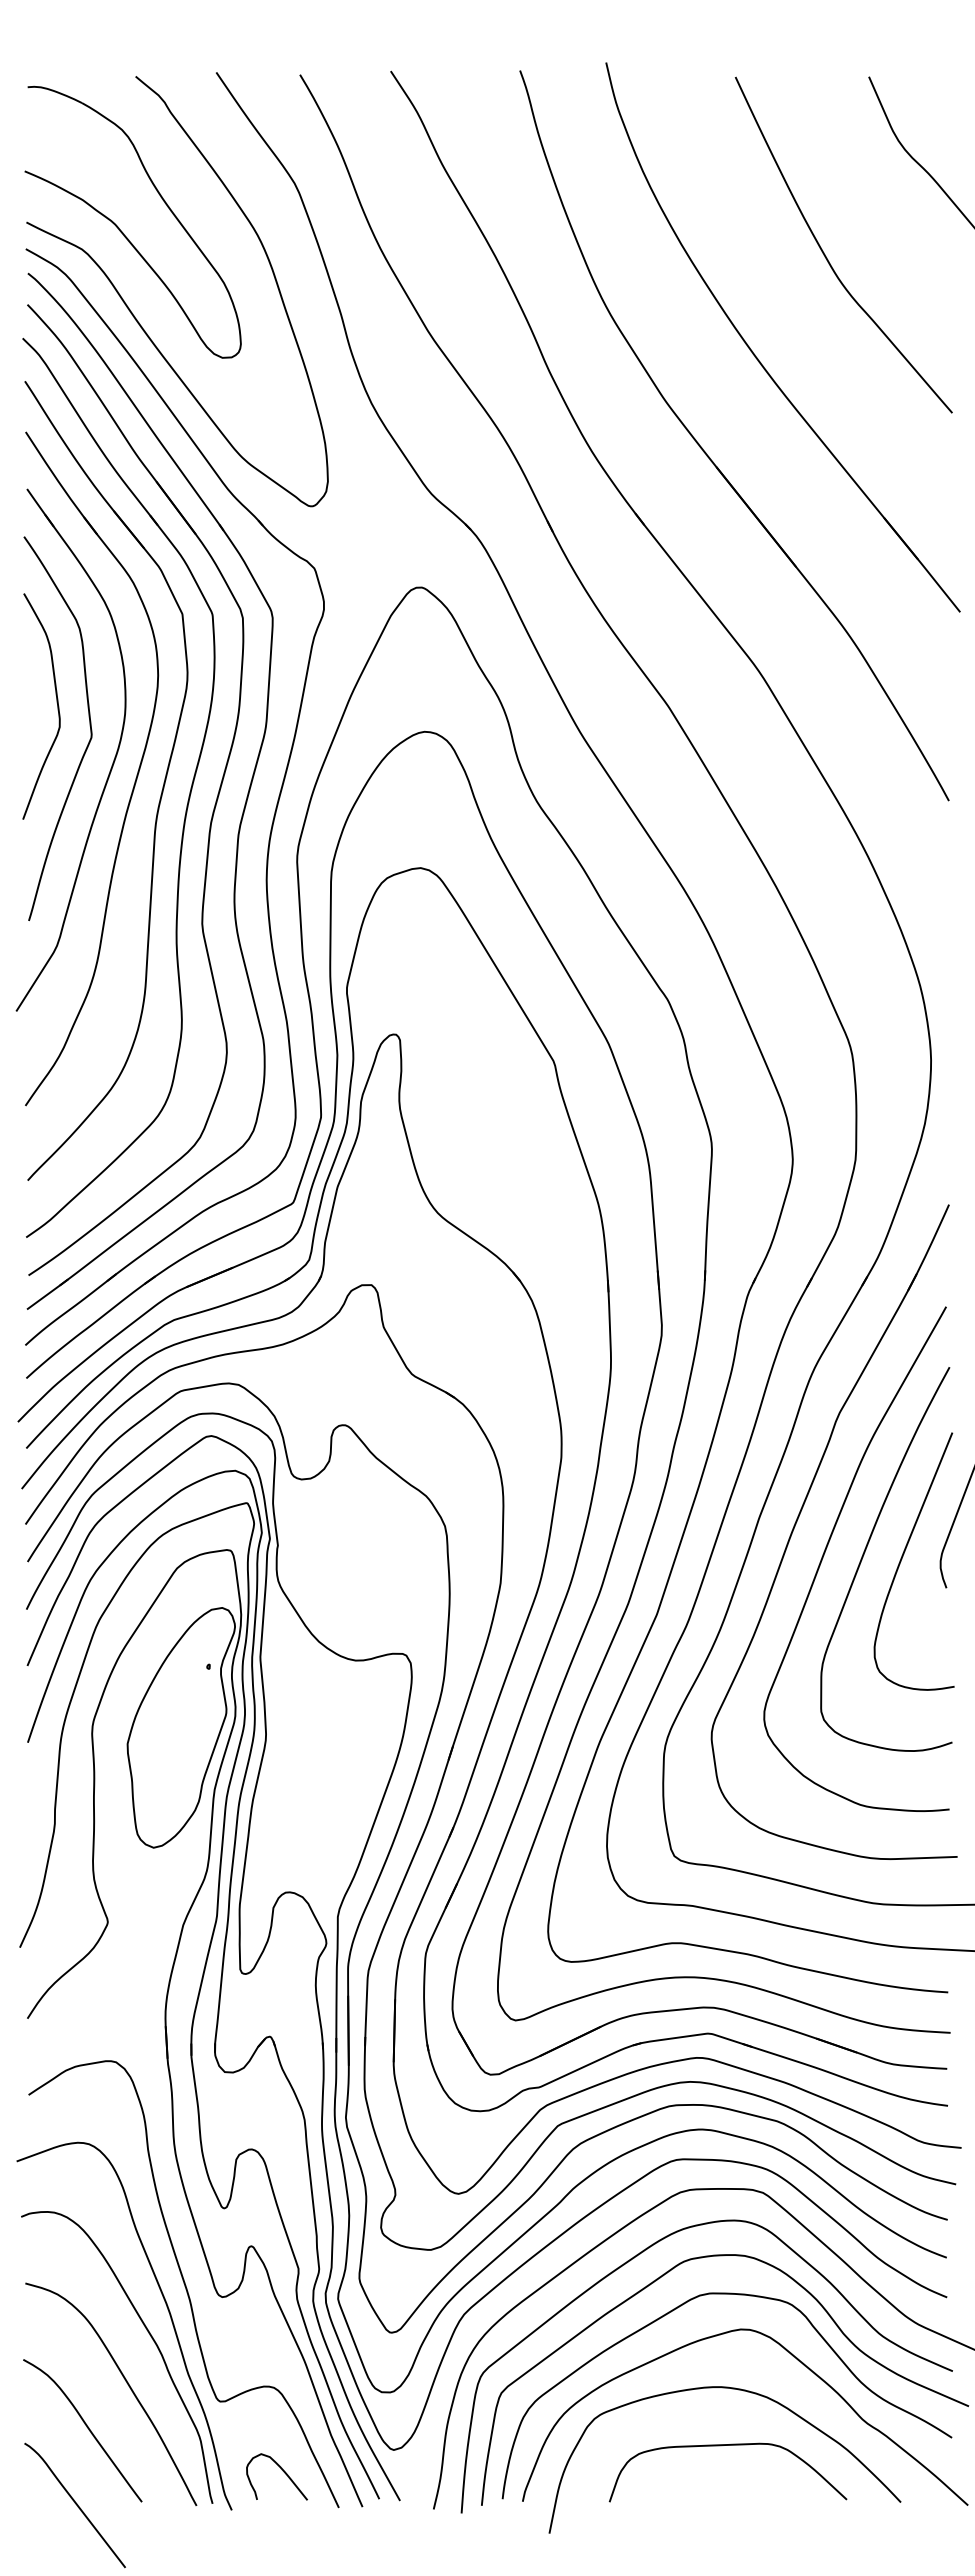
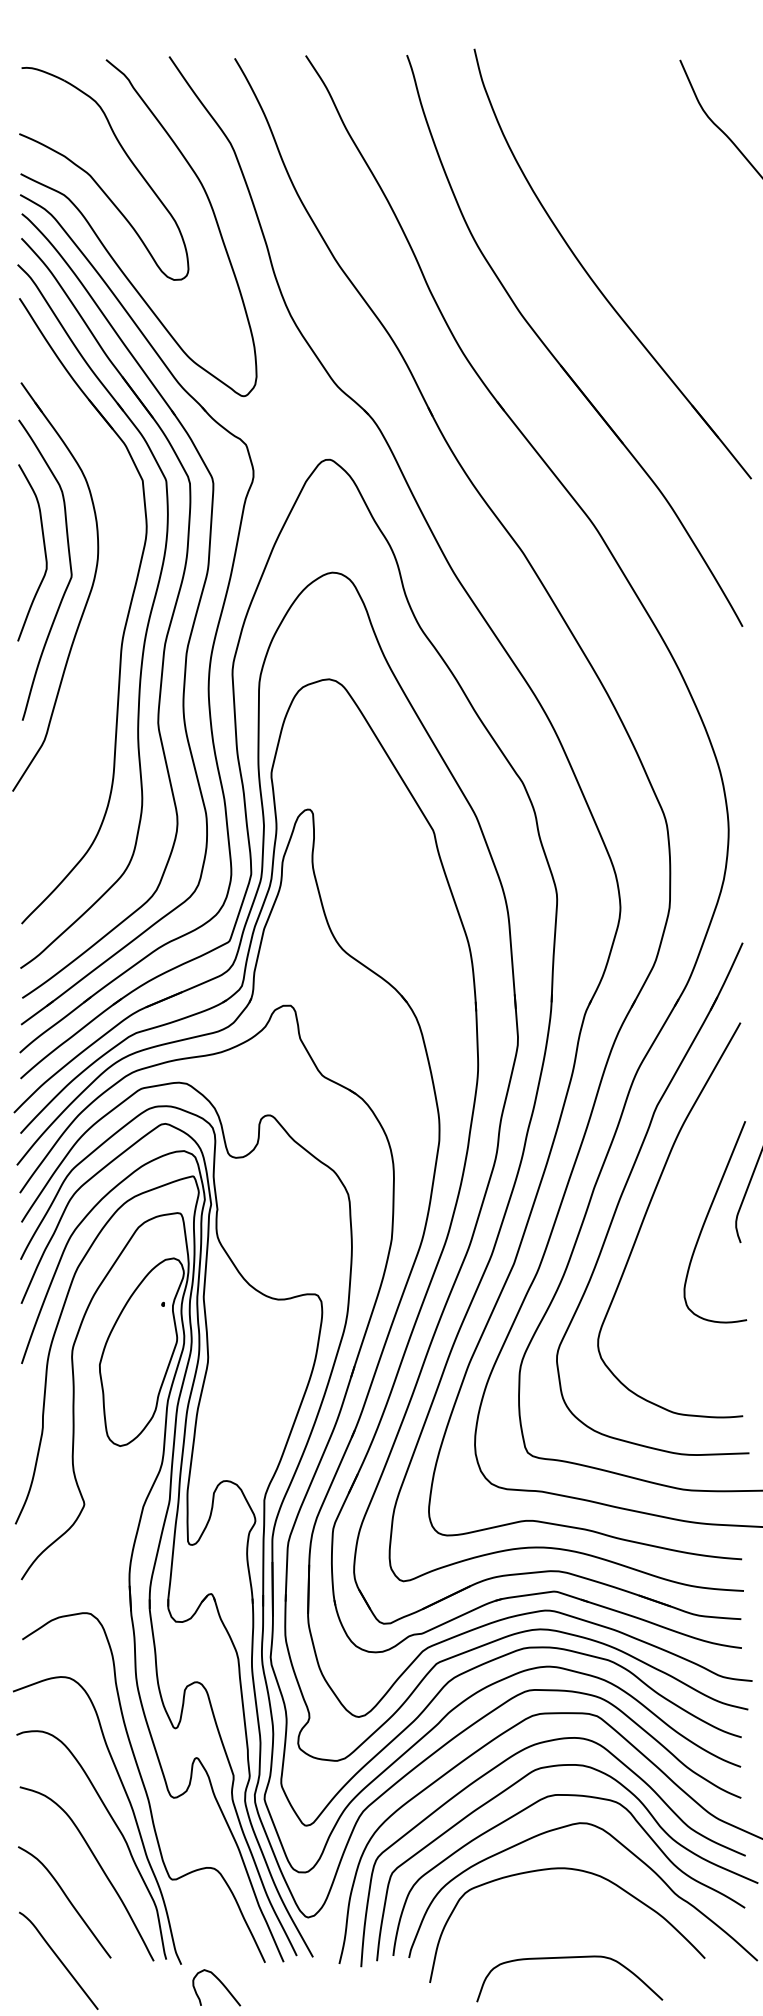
curve: (825, 254) -> (646, 199), removed
part: (134, 781) -> (105, 611), removed
curve: (865, 1552) -> (677, 1215), removed
curve: (721, 2446) -> (564, 1958), moved
curve: (282, 2471) -> (221, 1983), moved

